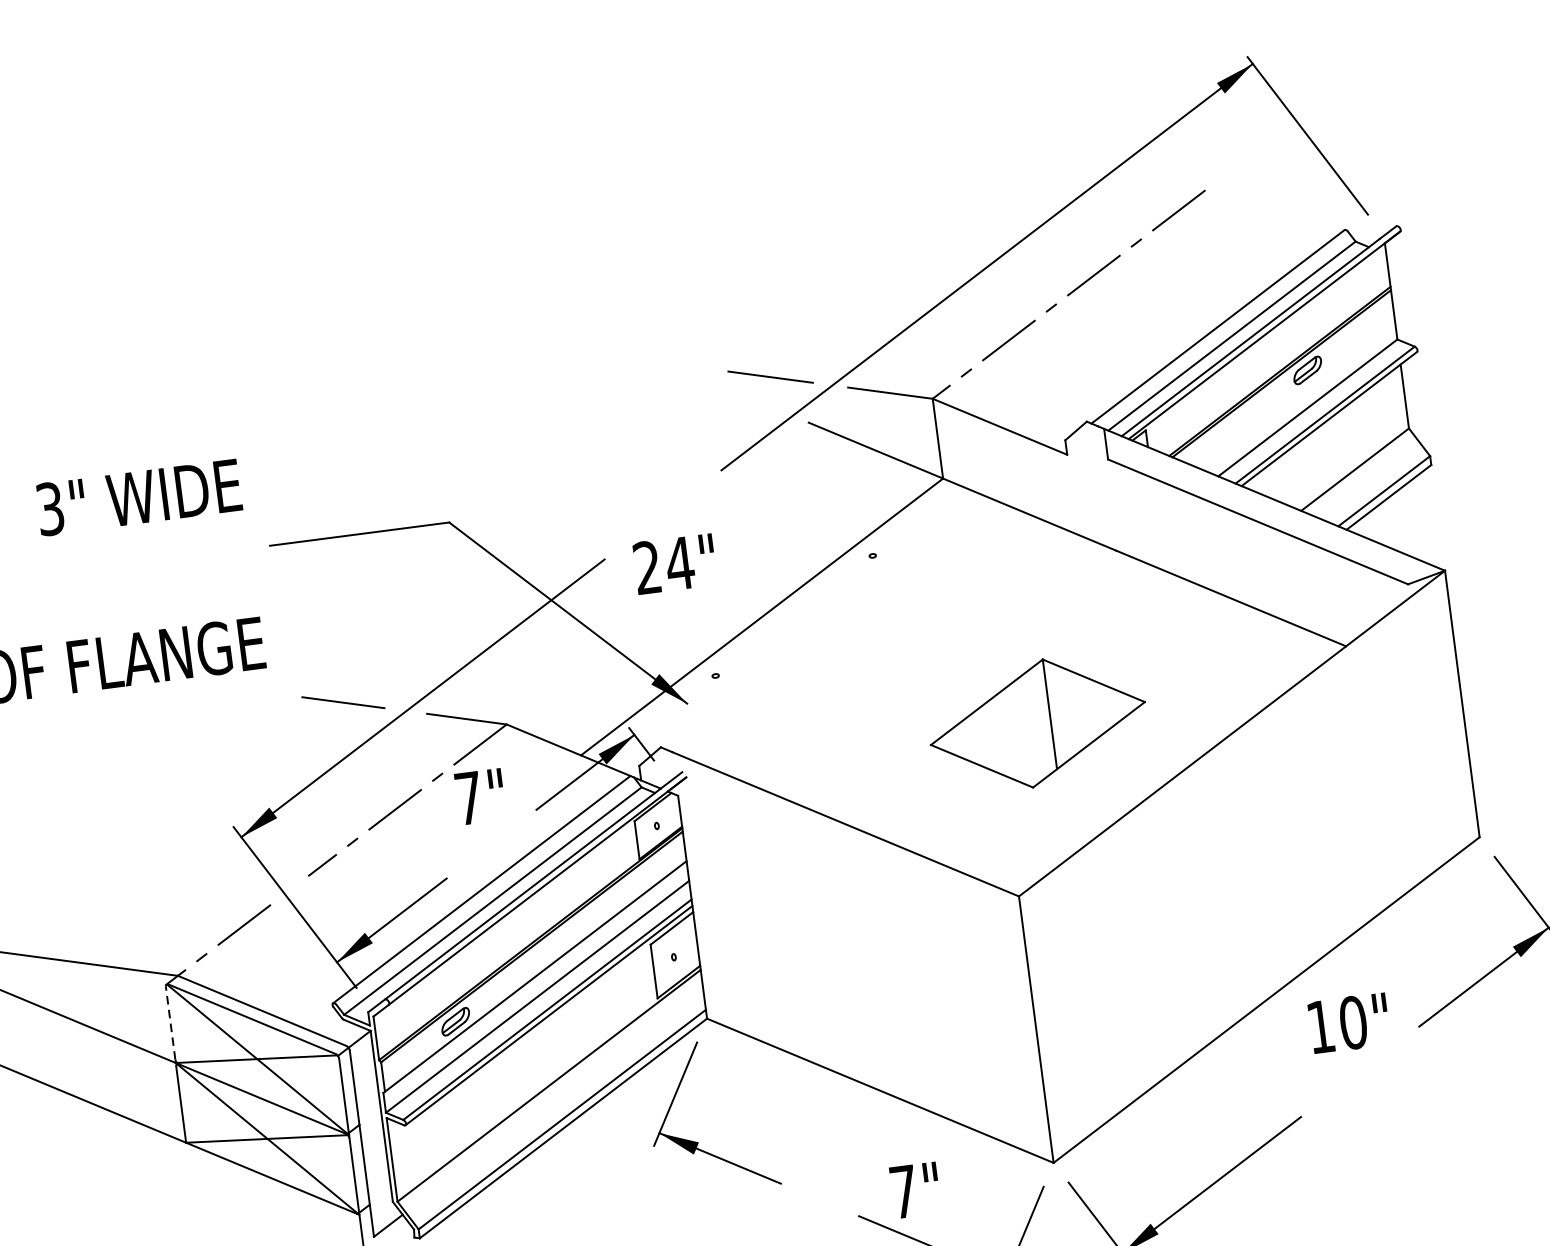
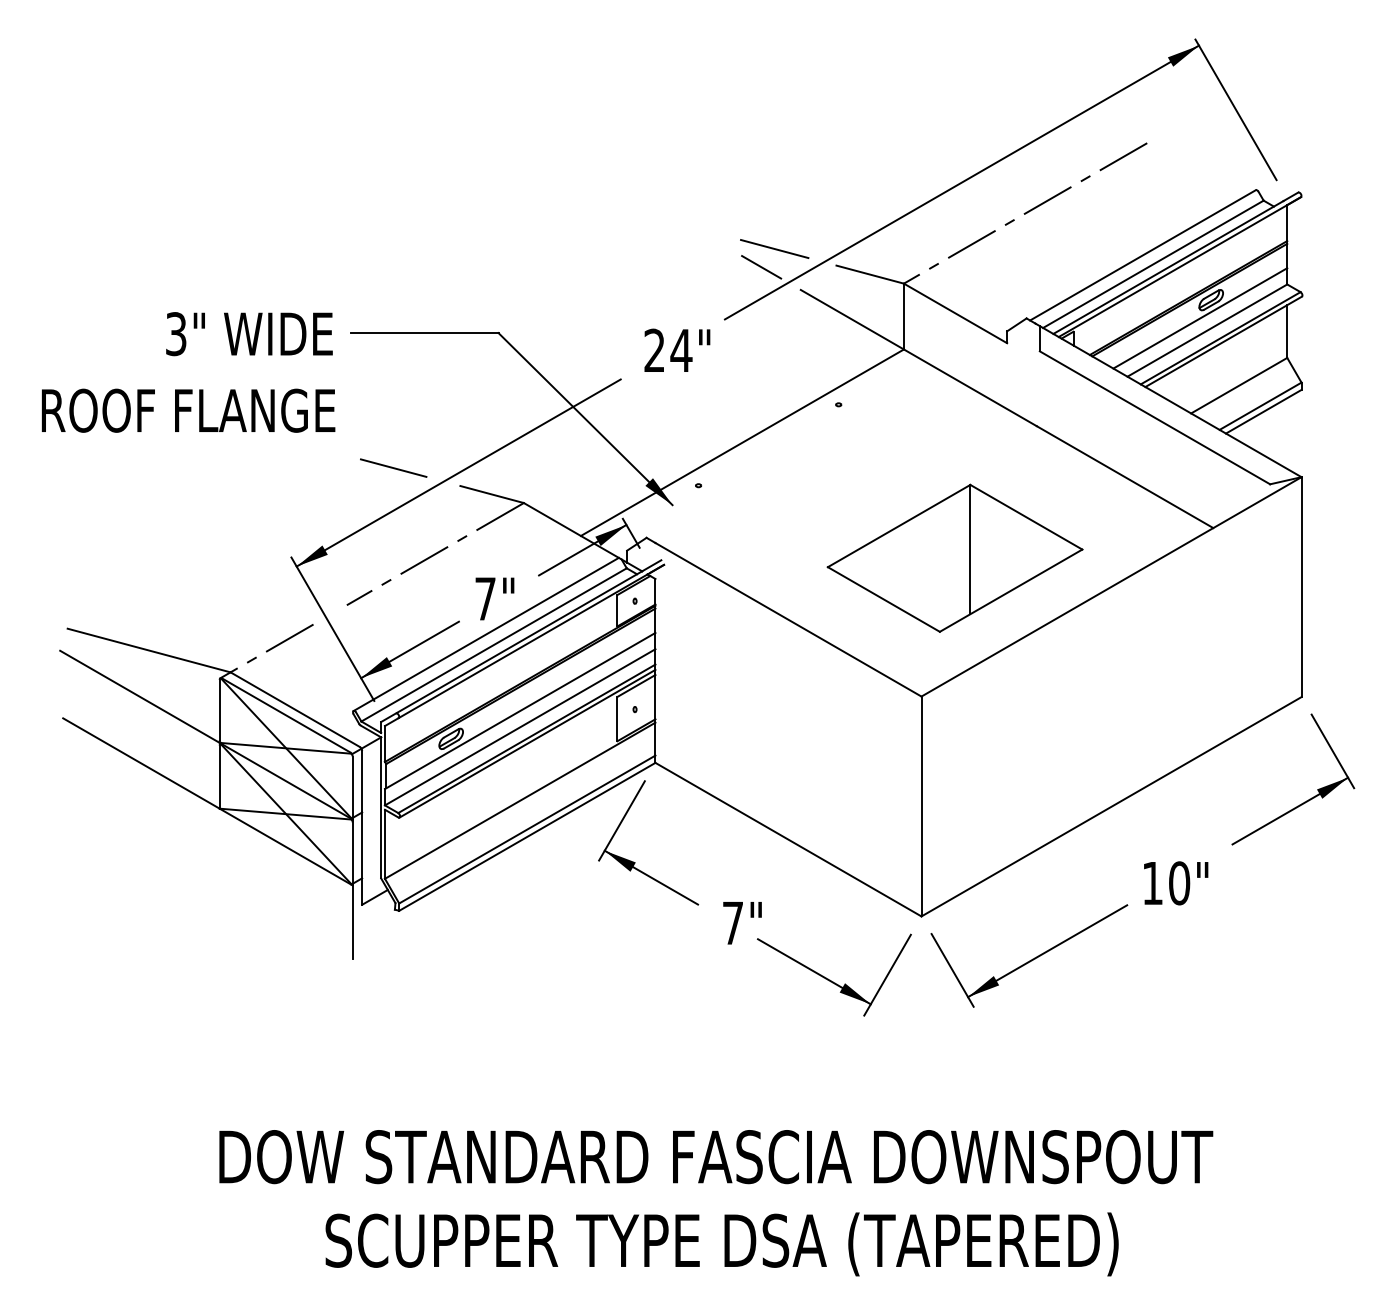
line: (1297, 394) -> (1200, 318), added
line: (757, 401) -> (761, 267), added
text: (139, 497) -> (249, 334), moved
text: (674, 562) -> (677, 349), moved
part: (1037, 722) -> (954, 557), size x1.43
text: (479, 796) -> (494, 598), moved
line: (170, 1022) -> (219, 709), dashed -> solid
text: (1349, 1023) -> (1176, 883), moved
text: (915, 1190) -> (742, 923), moved

